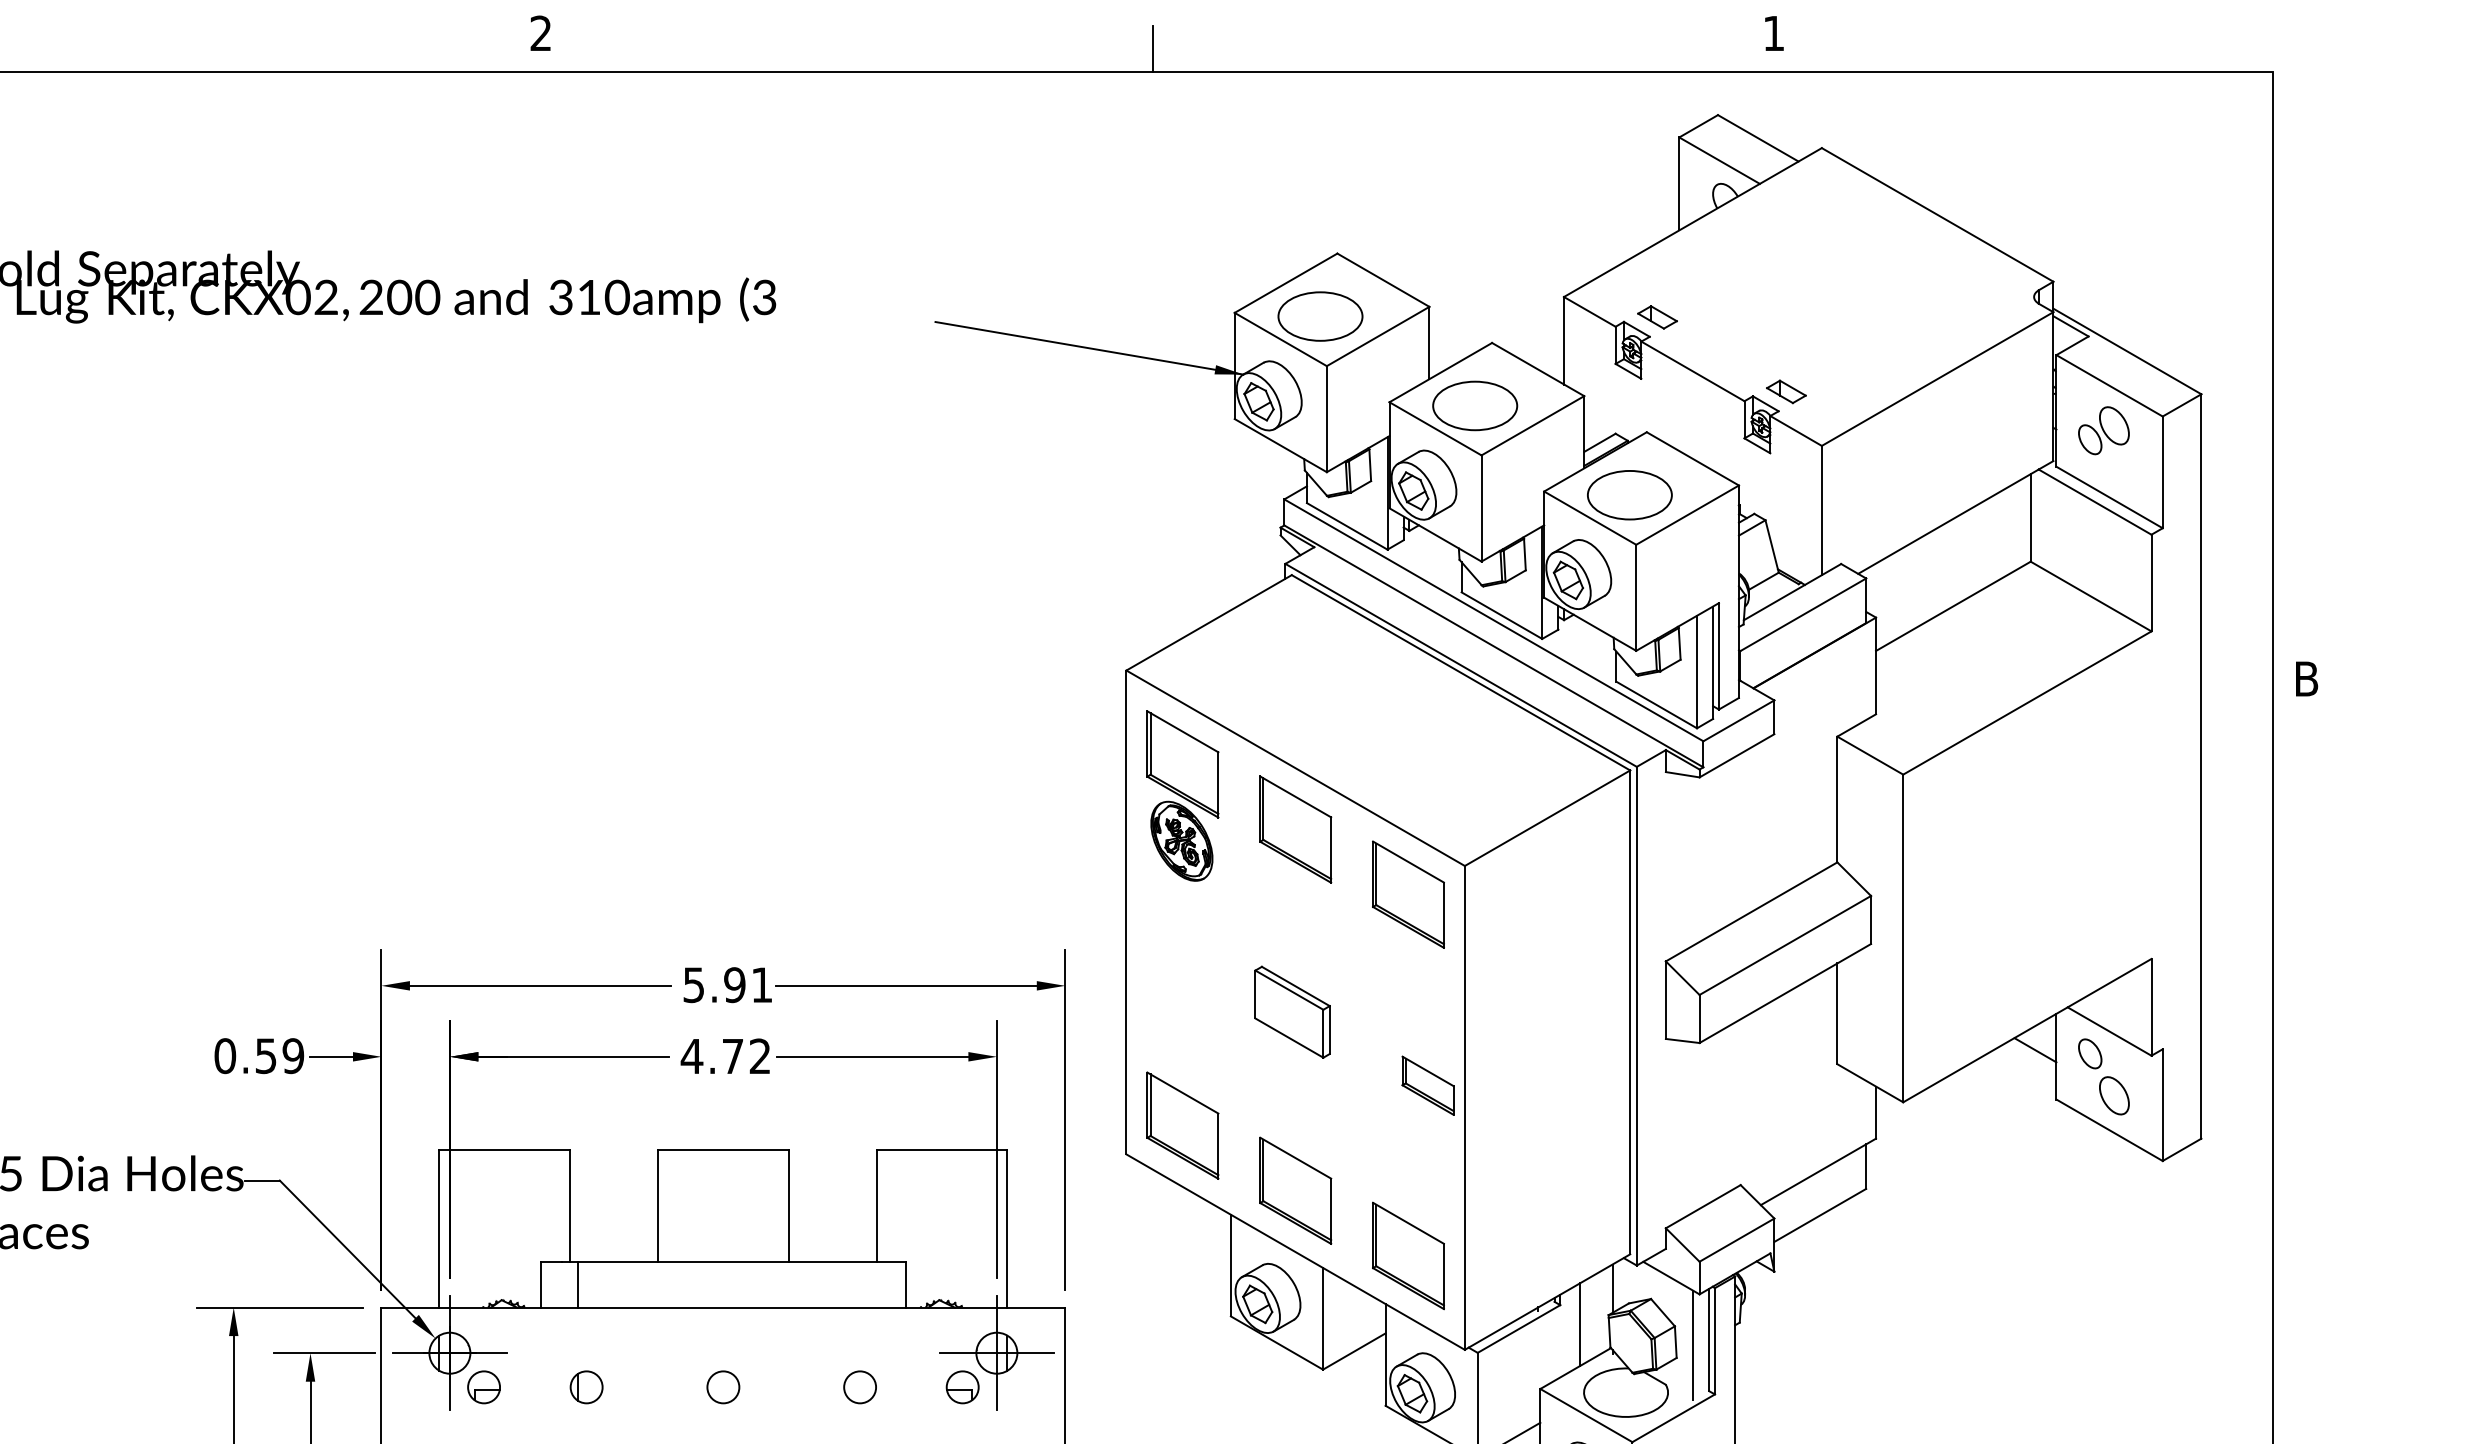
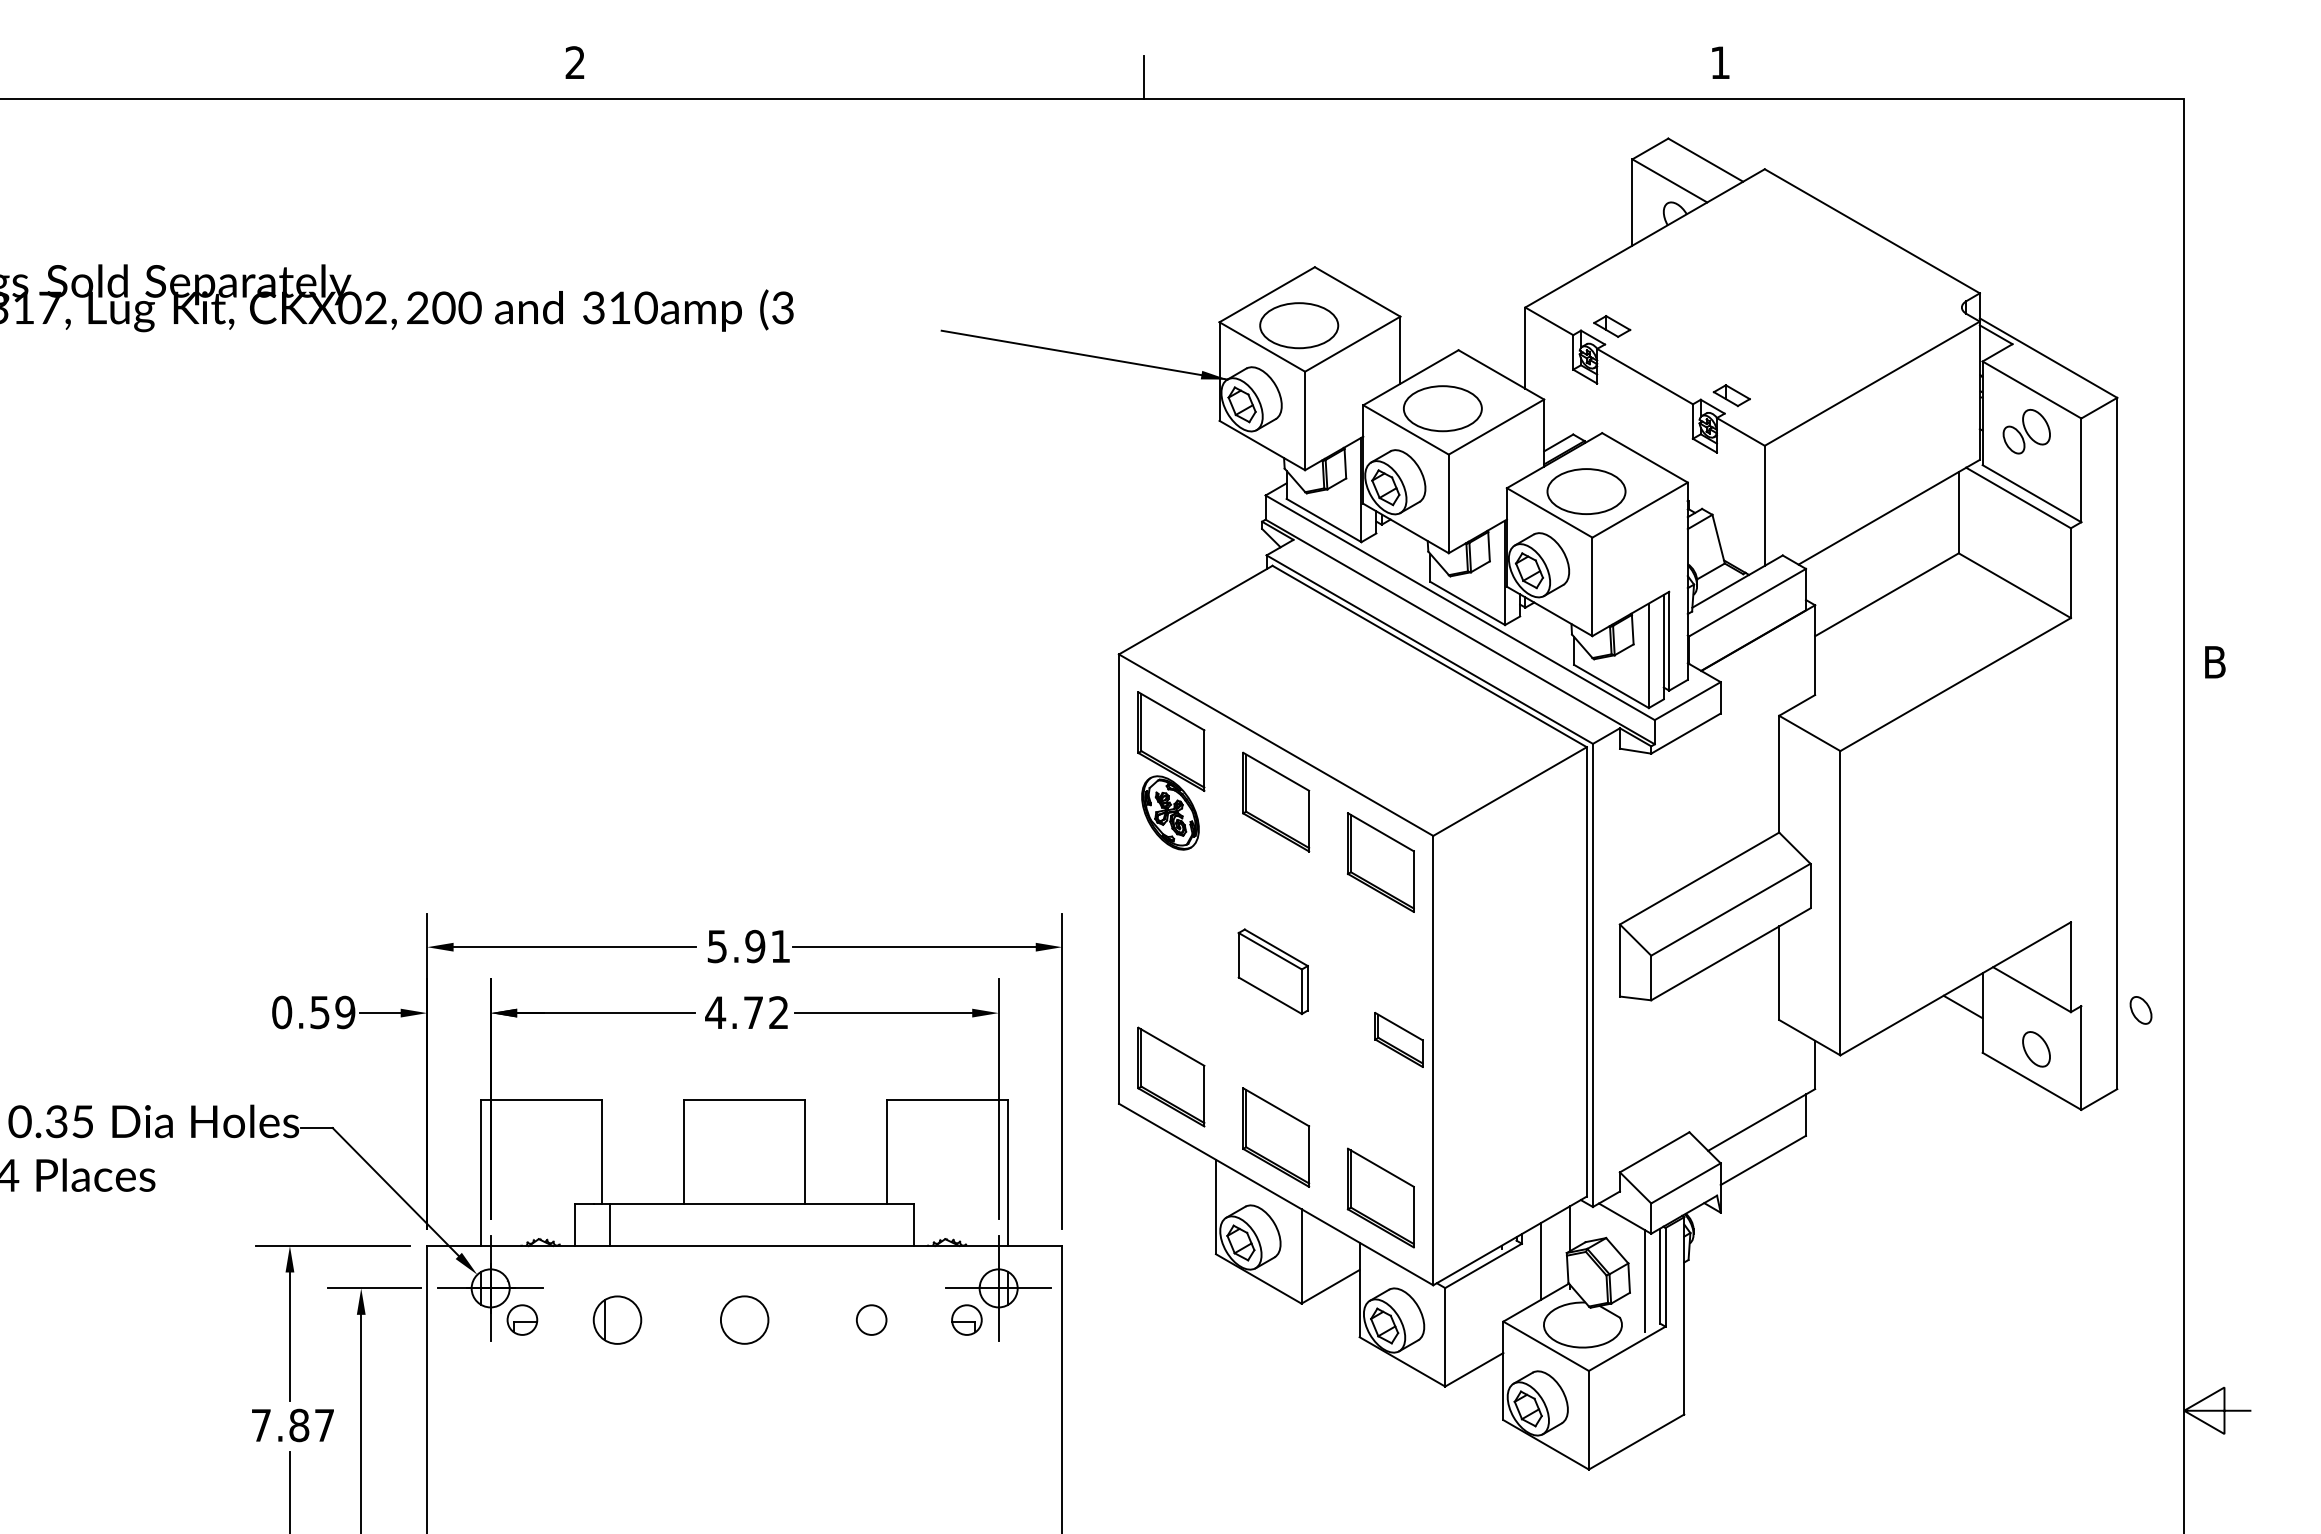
part: (2089, 1053) -> (2140, 1010), moved
part: (586, 1386) -> (617, 1319), size x1.6
circle: (723, 1386) -> (744, 1319), size x1.6

